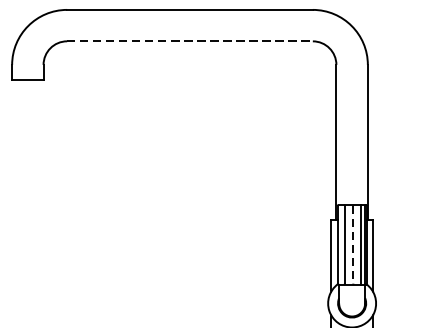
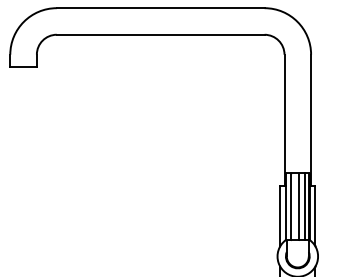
line: (189, 41) -> (160, 34), dashed -> solid
line: (352, 244) -> (298, 206), dashed -> solid

